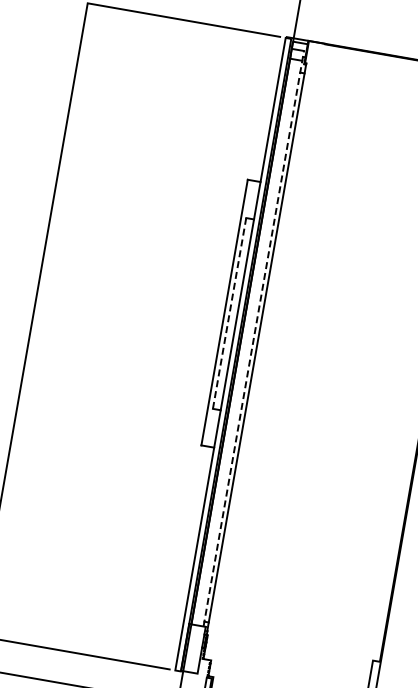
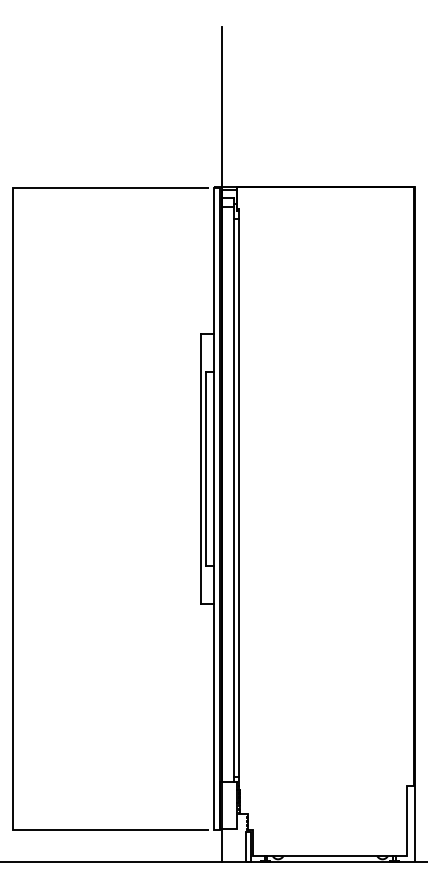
line: (230, 313) -> (206, 468), dashed -> solid
line: (254, 338) -> (234, 489), dashed -> solid

